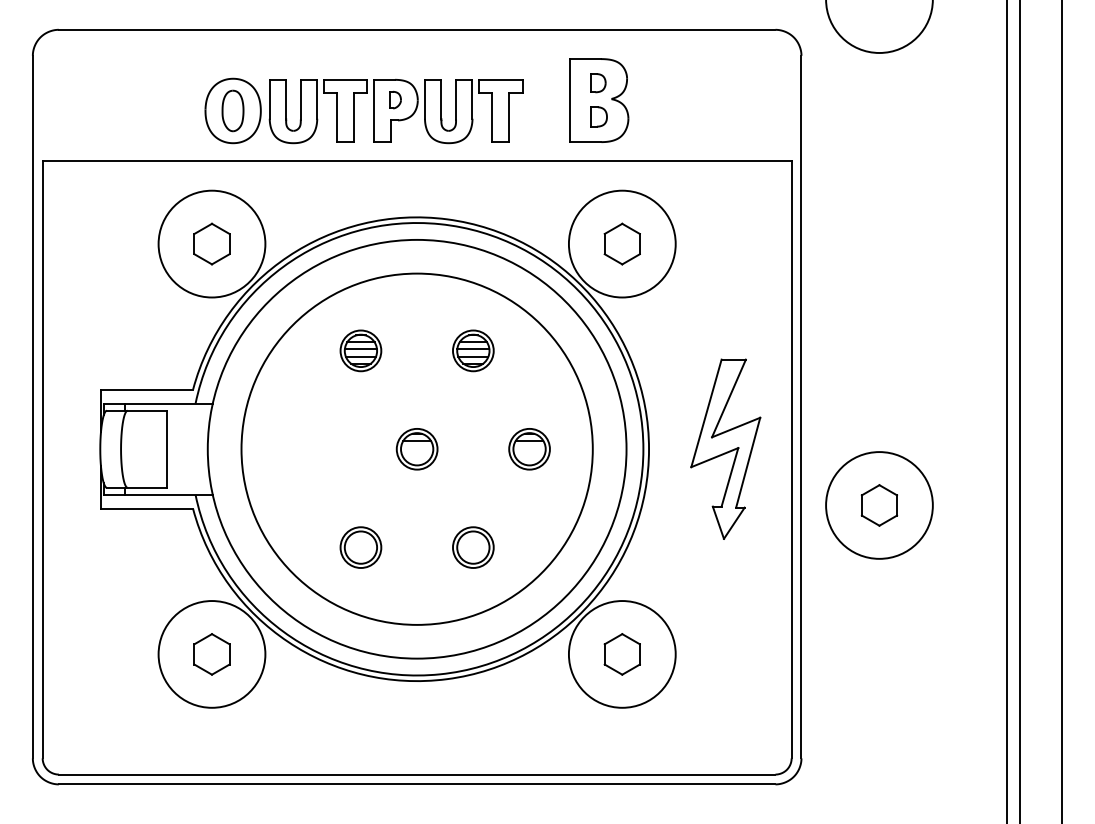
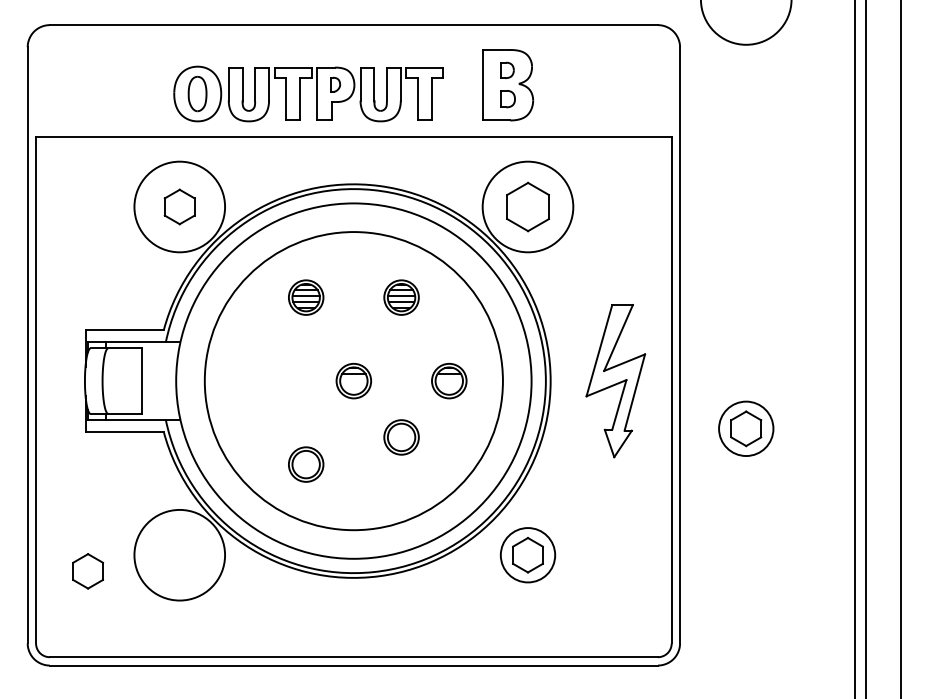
part: (621, 243) -> (527, 206), size x1.4
circle: (879, 505) -> (746, 428), size x0.6
part: (473, 547) -> (401, 437), moved
part: (211, 654) -> (87, 571), moved
circle: (621, 654) -> (527, 555), size x0.6

